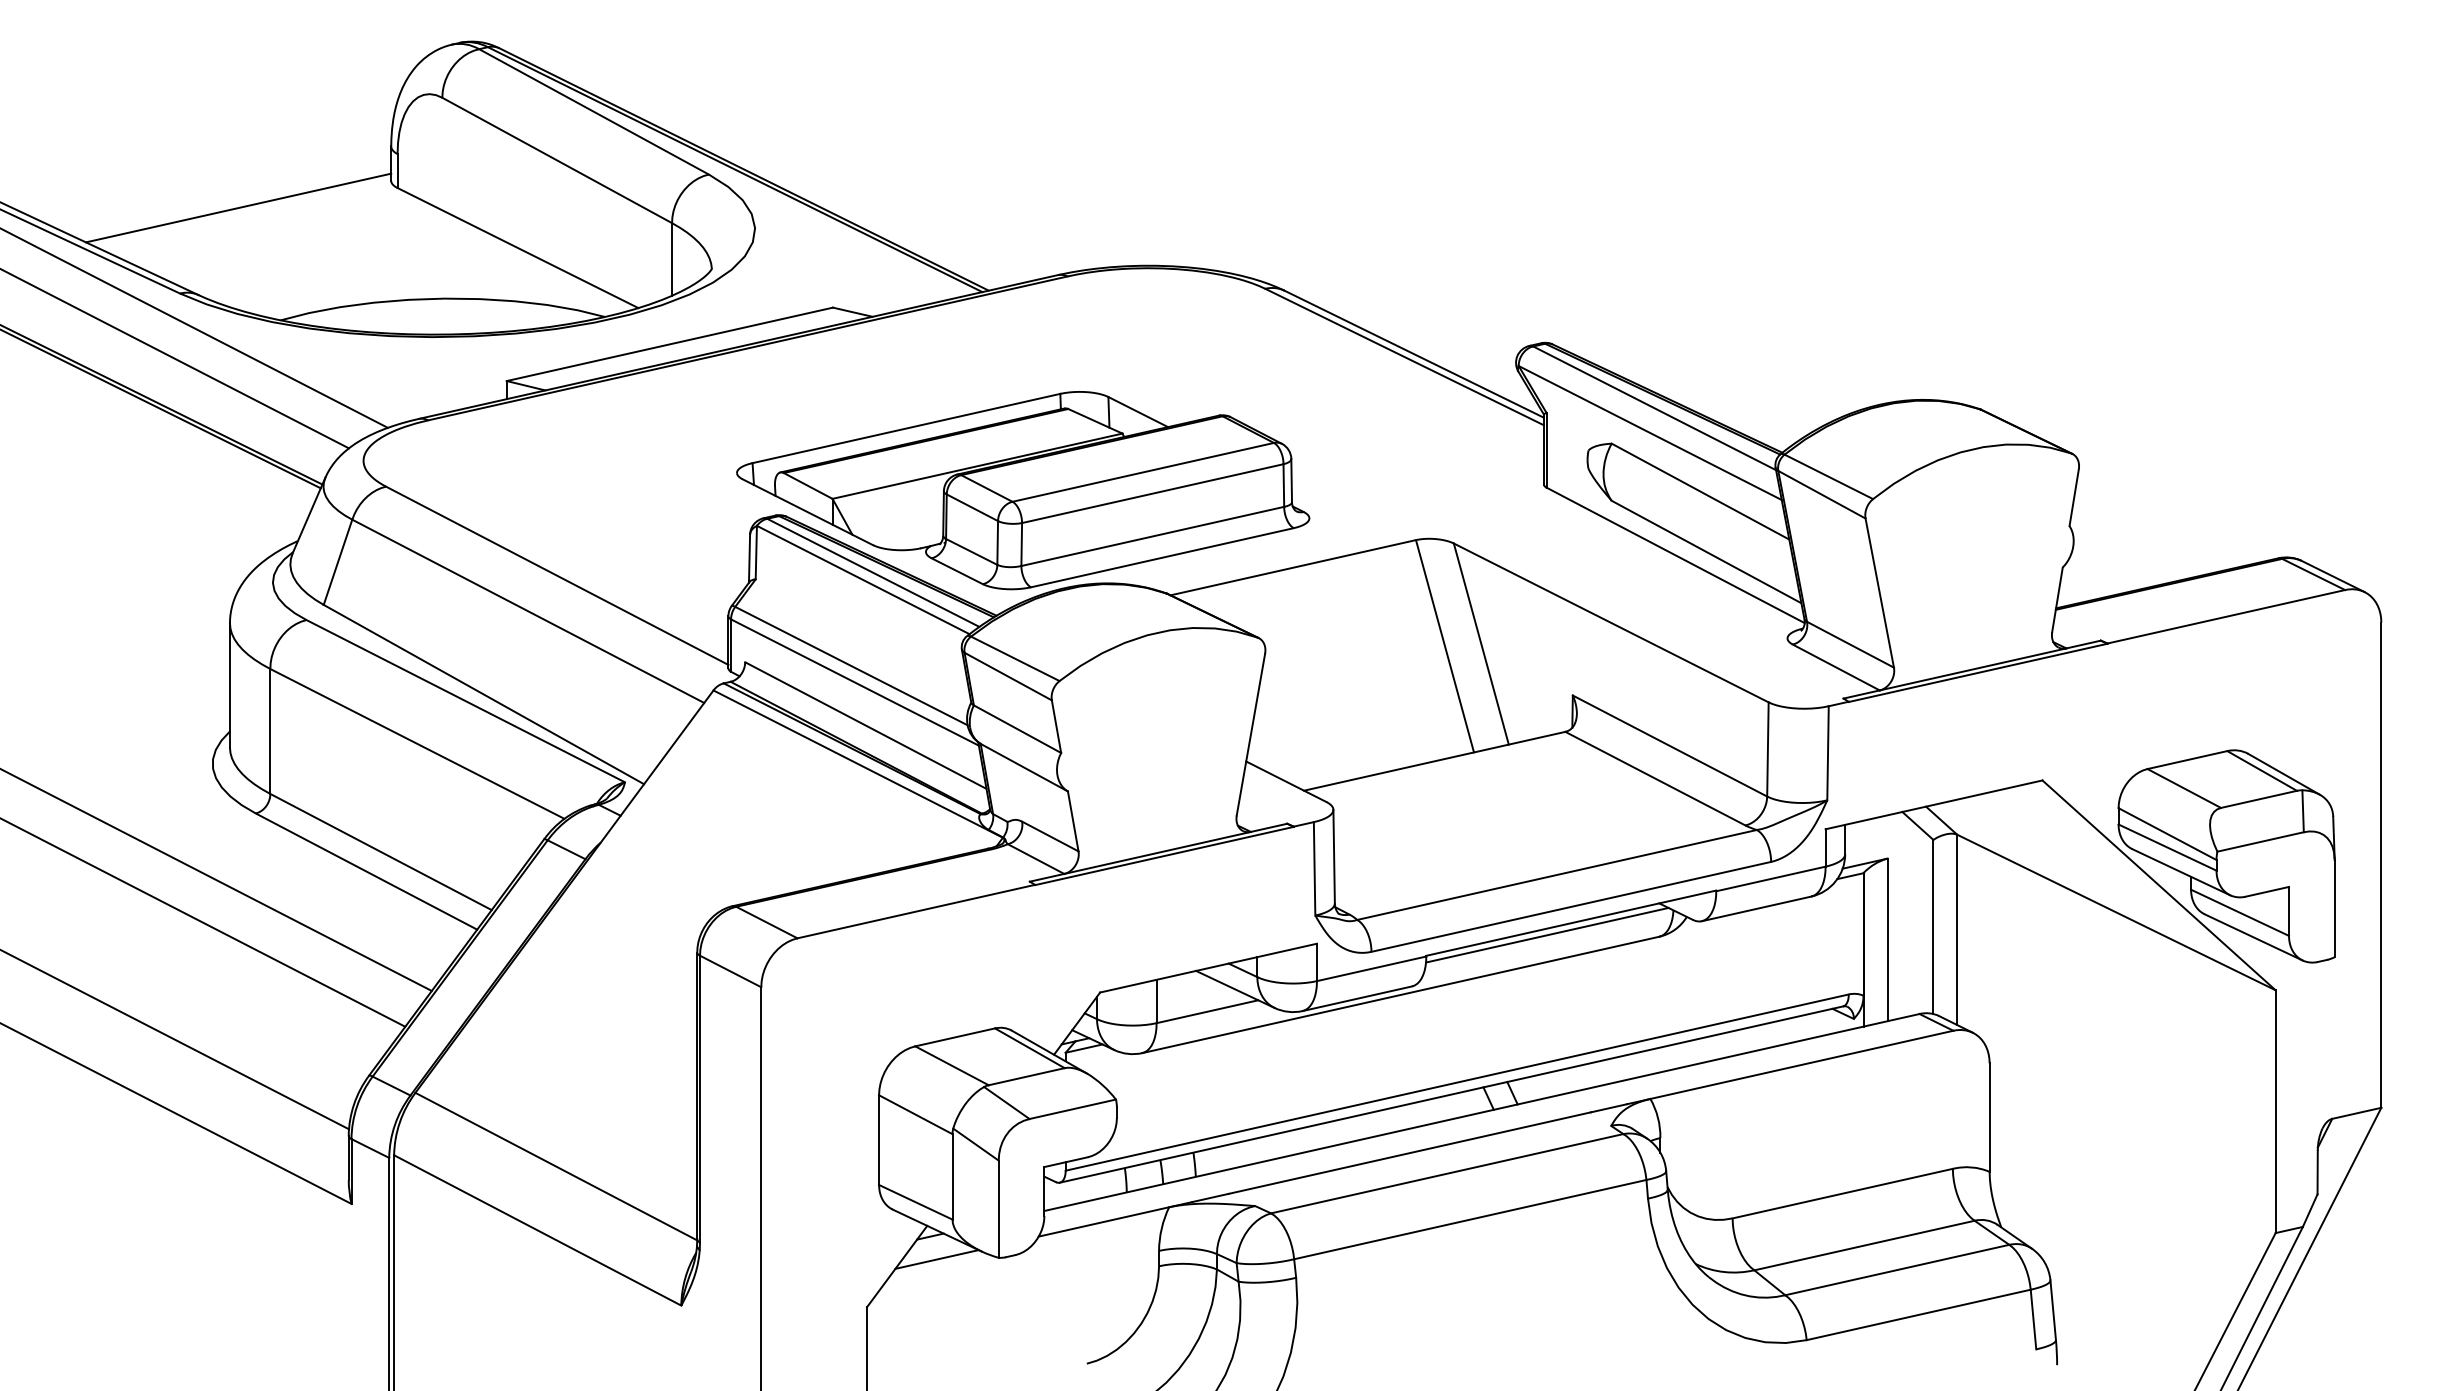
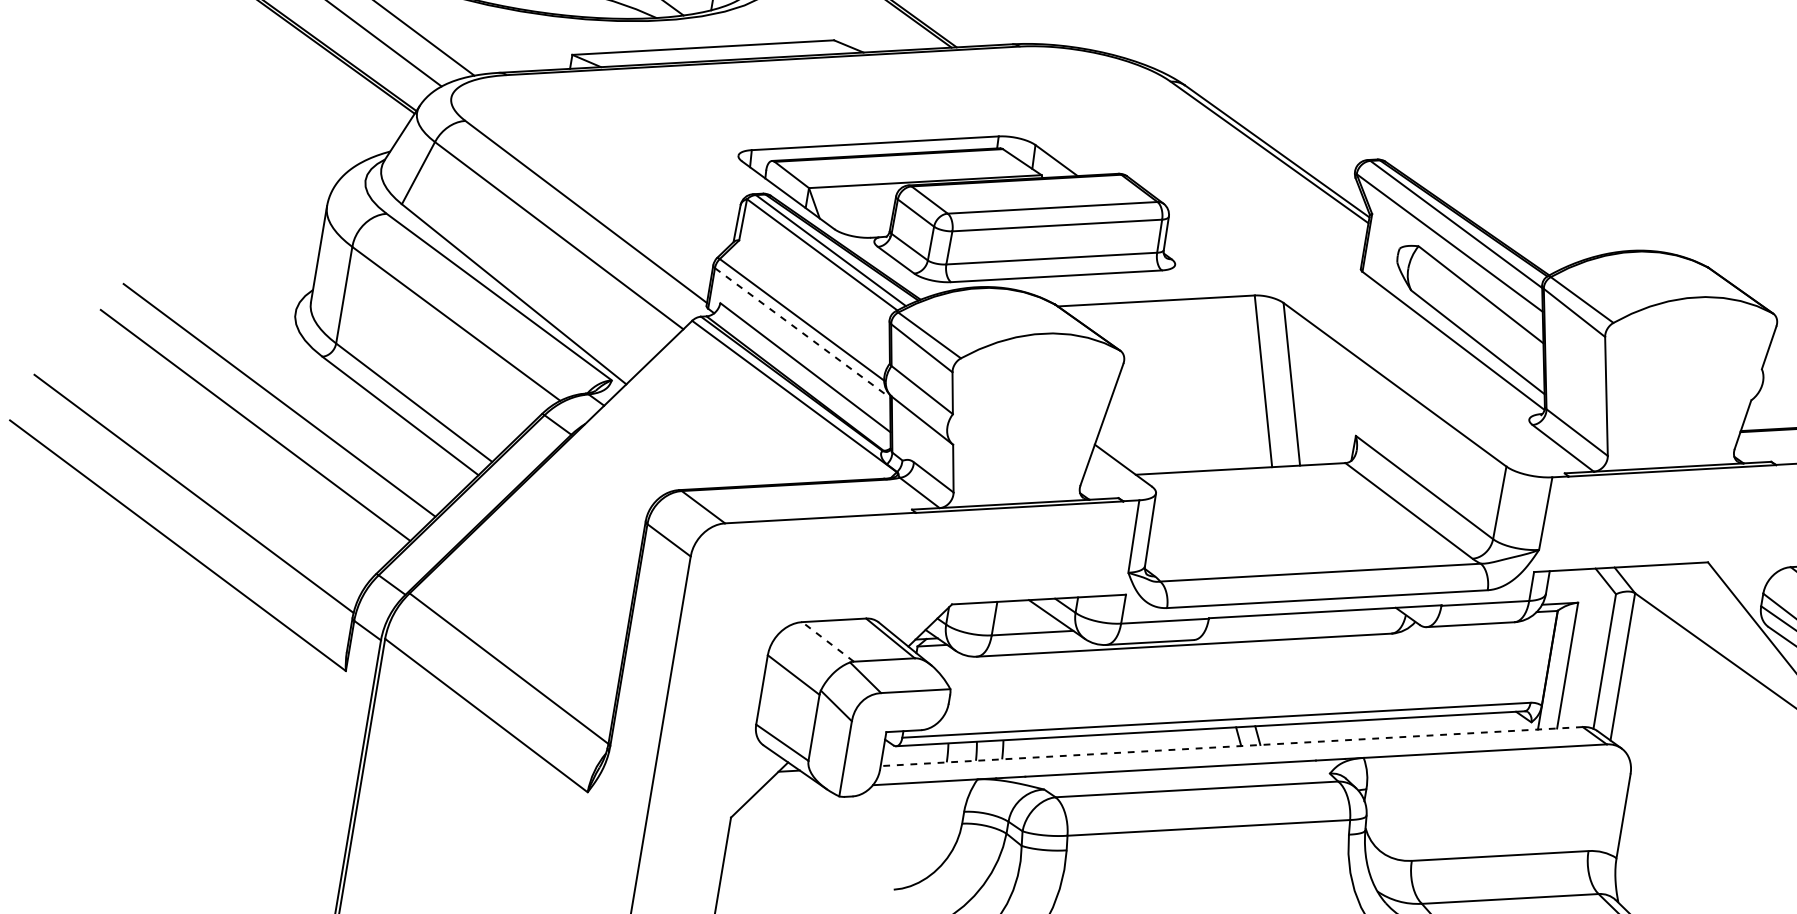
line: (855, 682) -> (803, 333), solid -> dashed
line: (1547, 934) -> (1305, 617), removed
line: (952, 1065) -> (828, 641), solid -> dashed
line: (1481, 1112) -> (1231, 746), solid -> dashed
line: (936, 1259) -> (790, 789), removed

